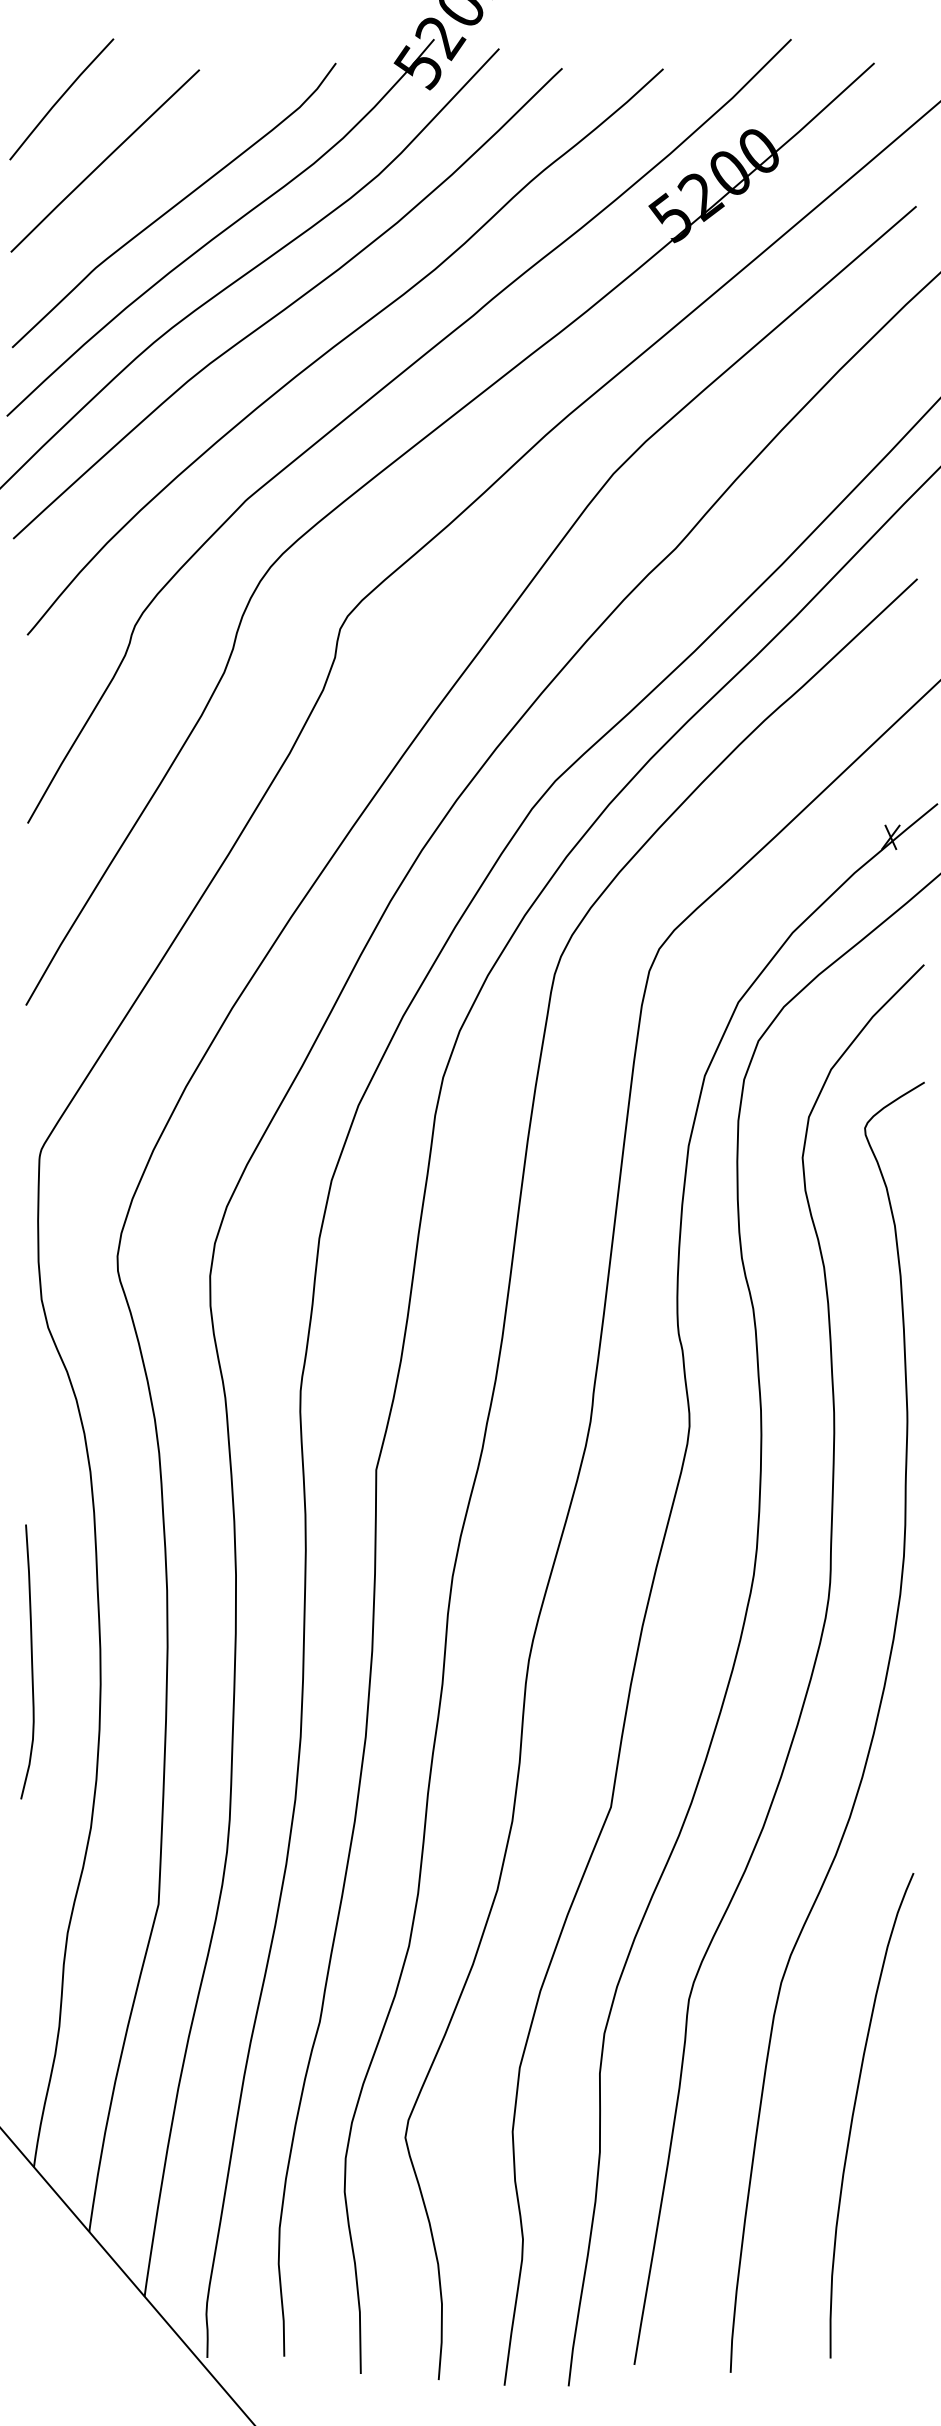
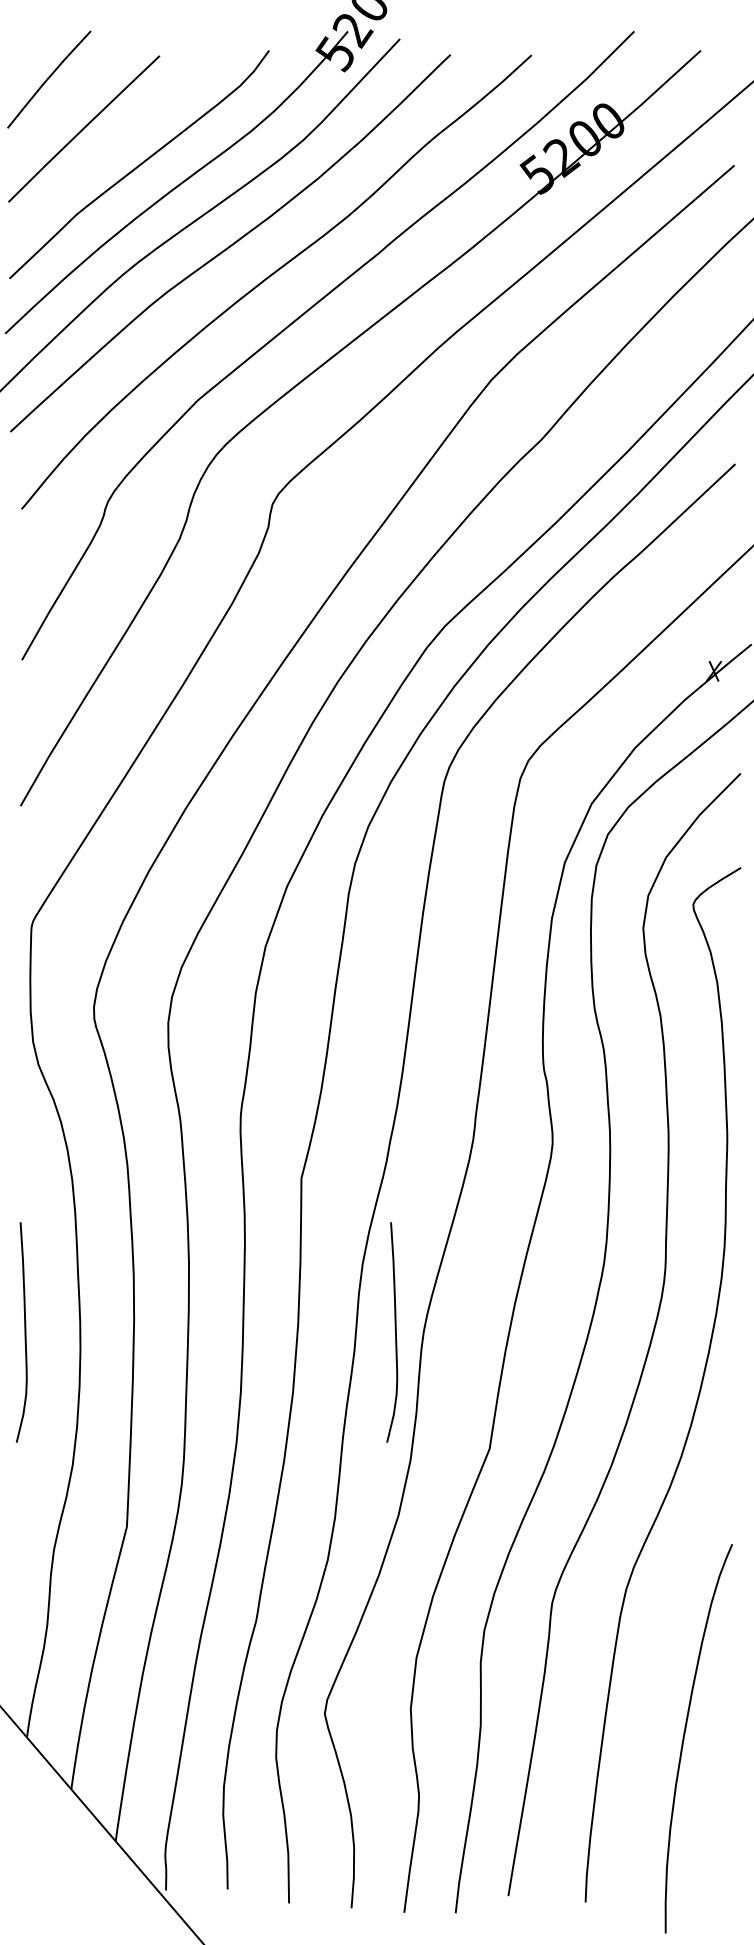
curve: (493, 1661) -> (395, 1332), added
curve: (854, 2113) -> (684, 1737), moved

